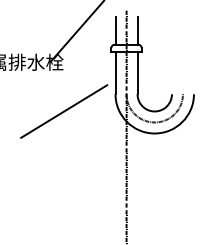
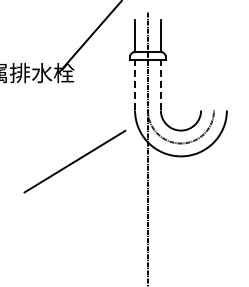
line: (115, 72) -> (135, 84), solid -> dashed
line: (137, 72) -> (160, 84), solid -> dashed
line: (63, 111) -> (74, 161), moved

